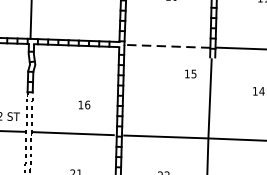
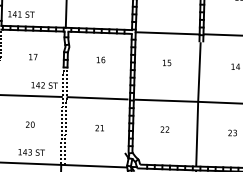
line: (167, 46) -> (167, 33), dashed -> solid
text: (191, 73) -> (167, 62), moved
text: (83, 104) -> (100, 59), moved

